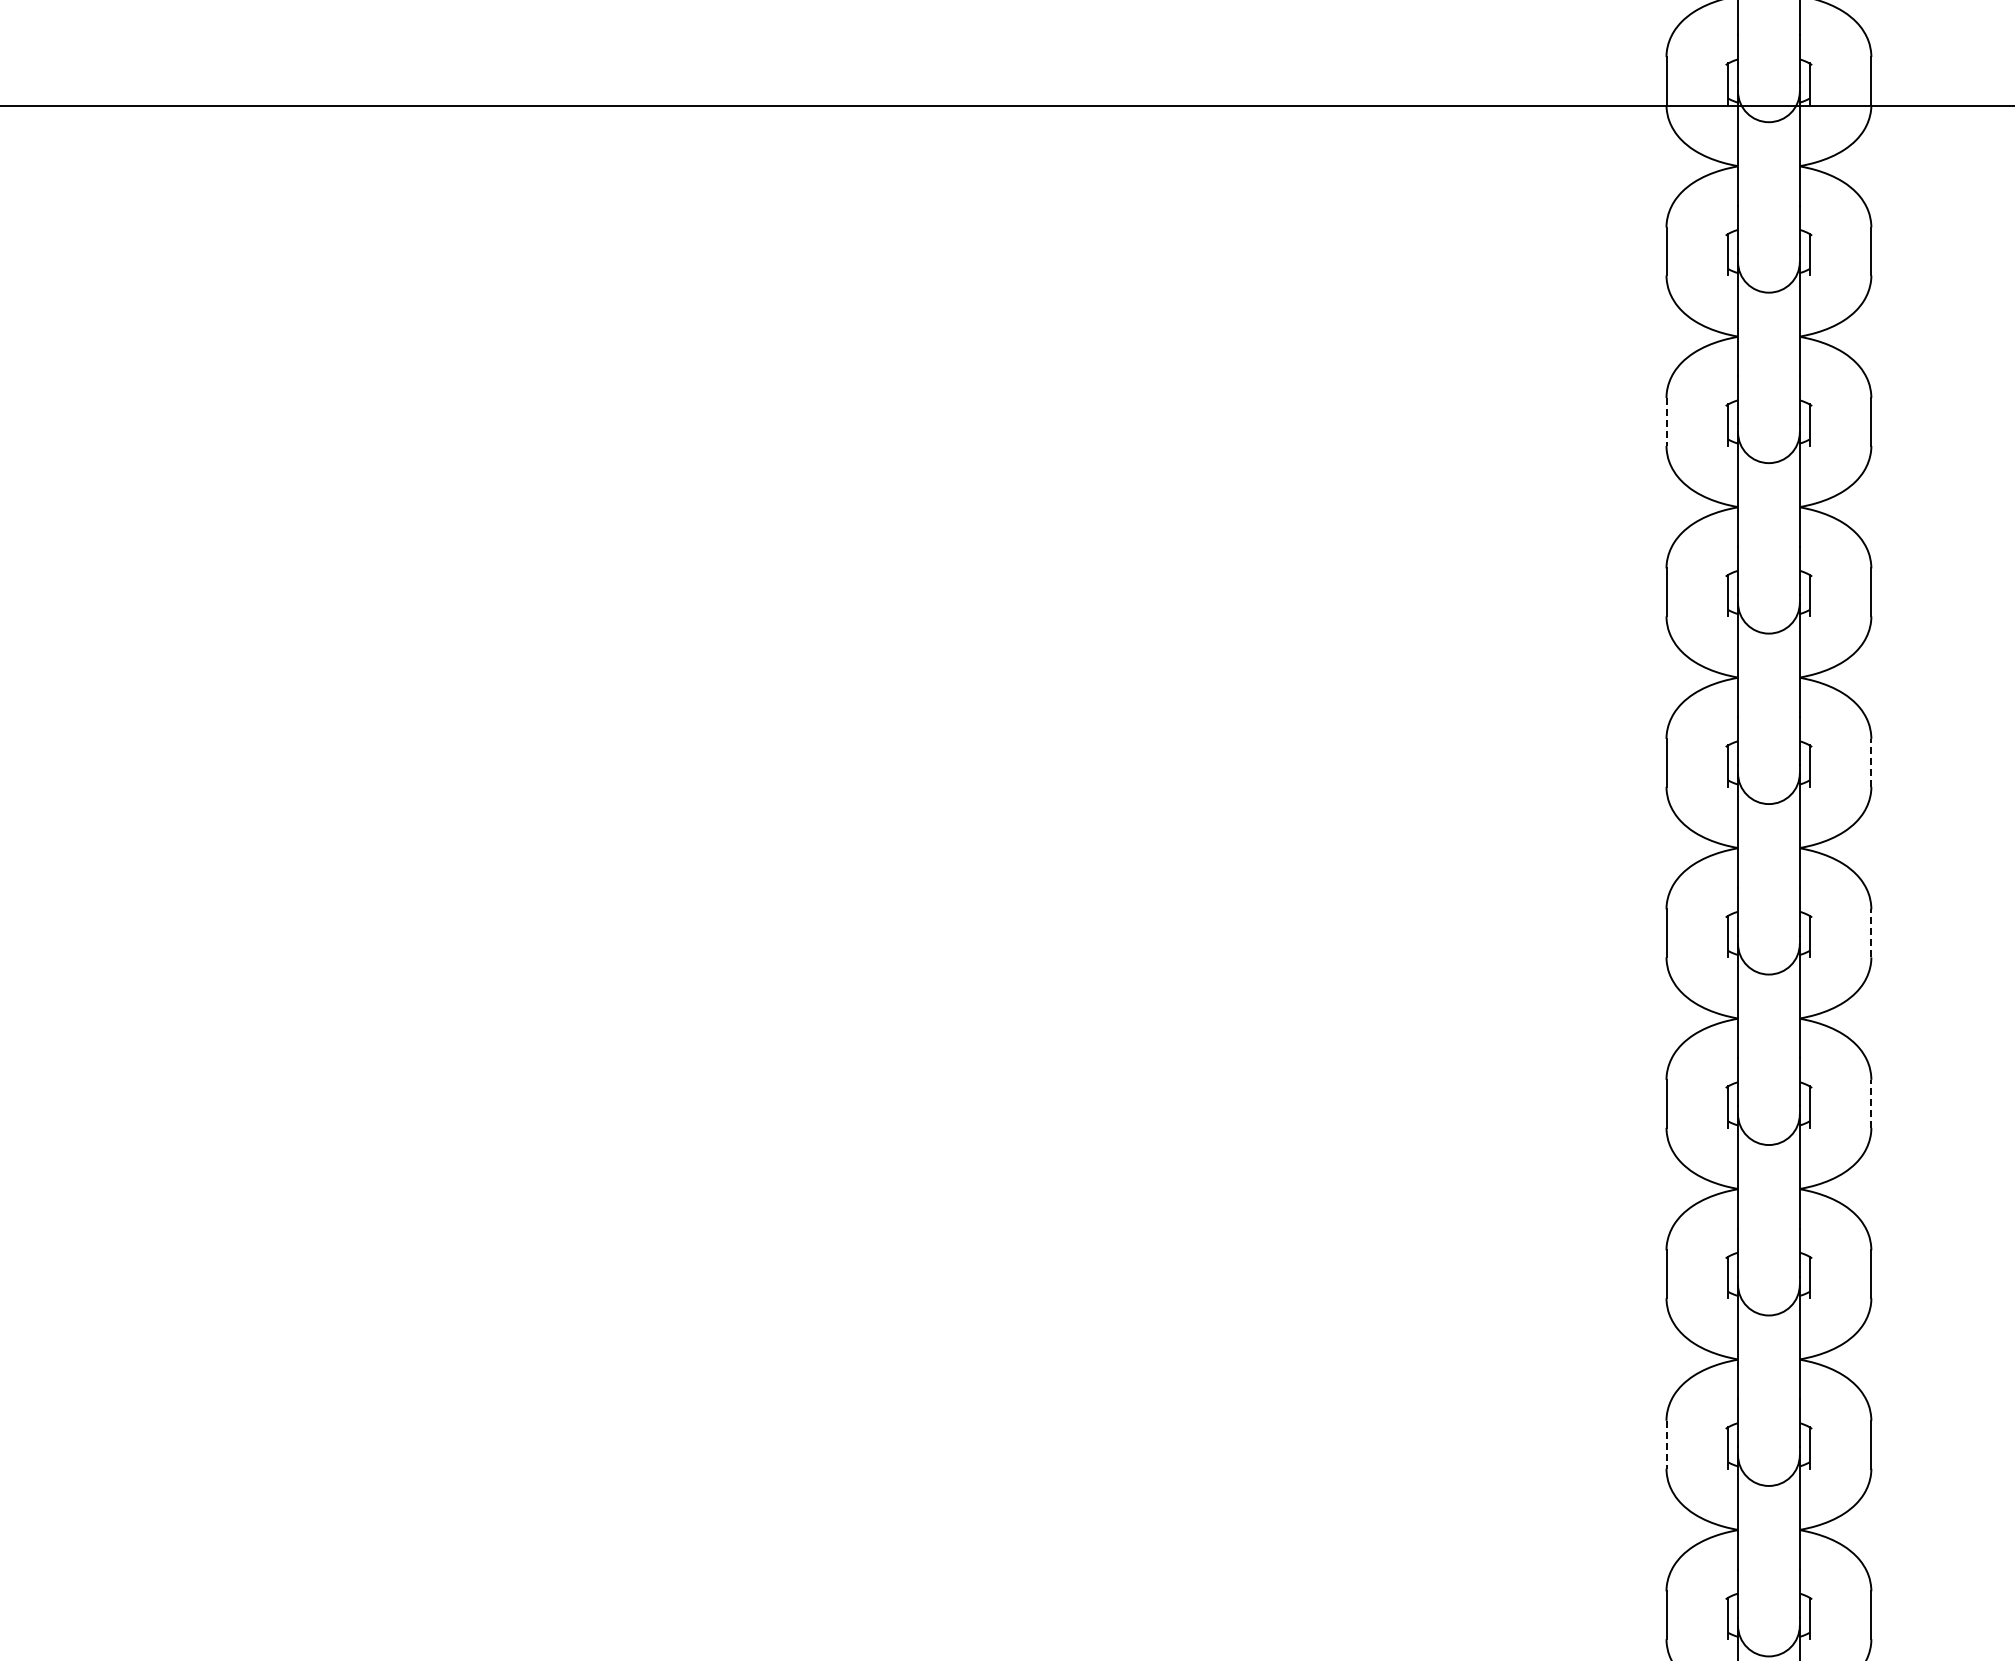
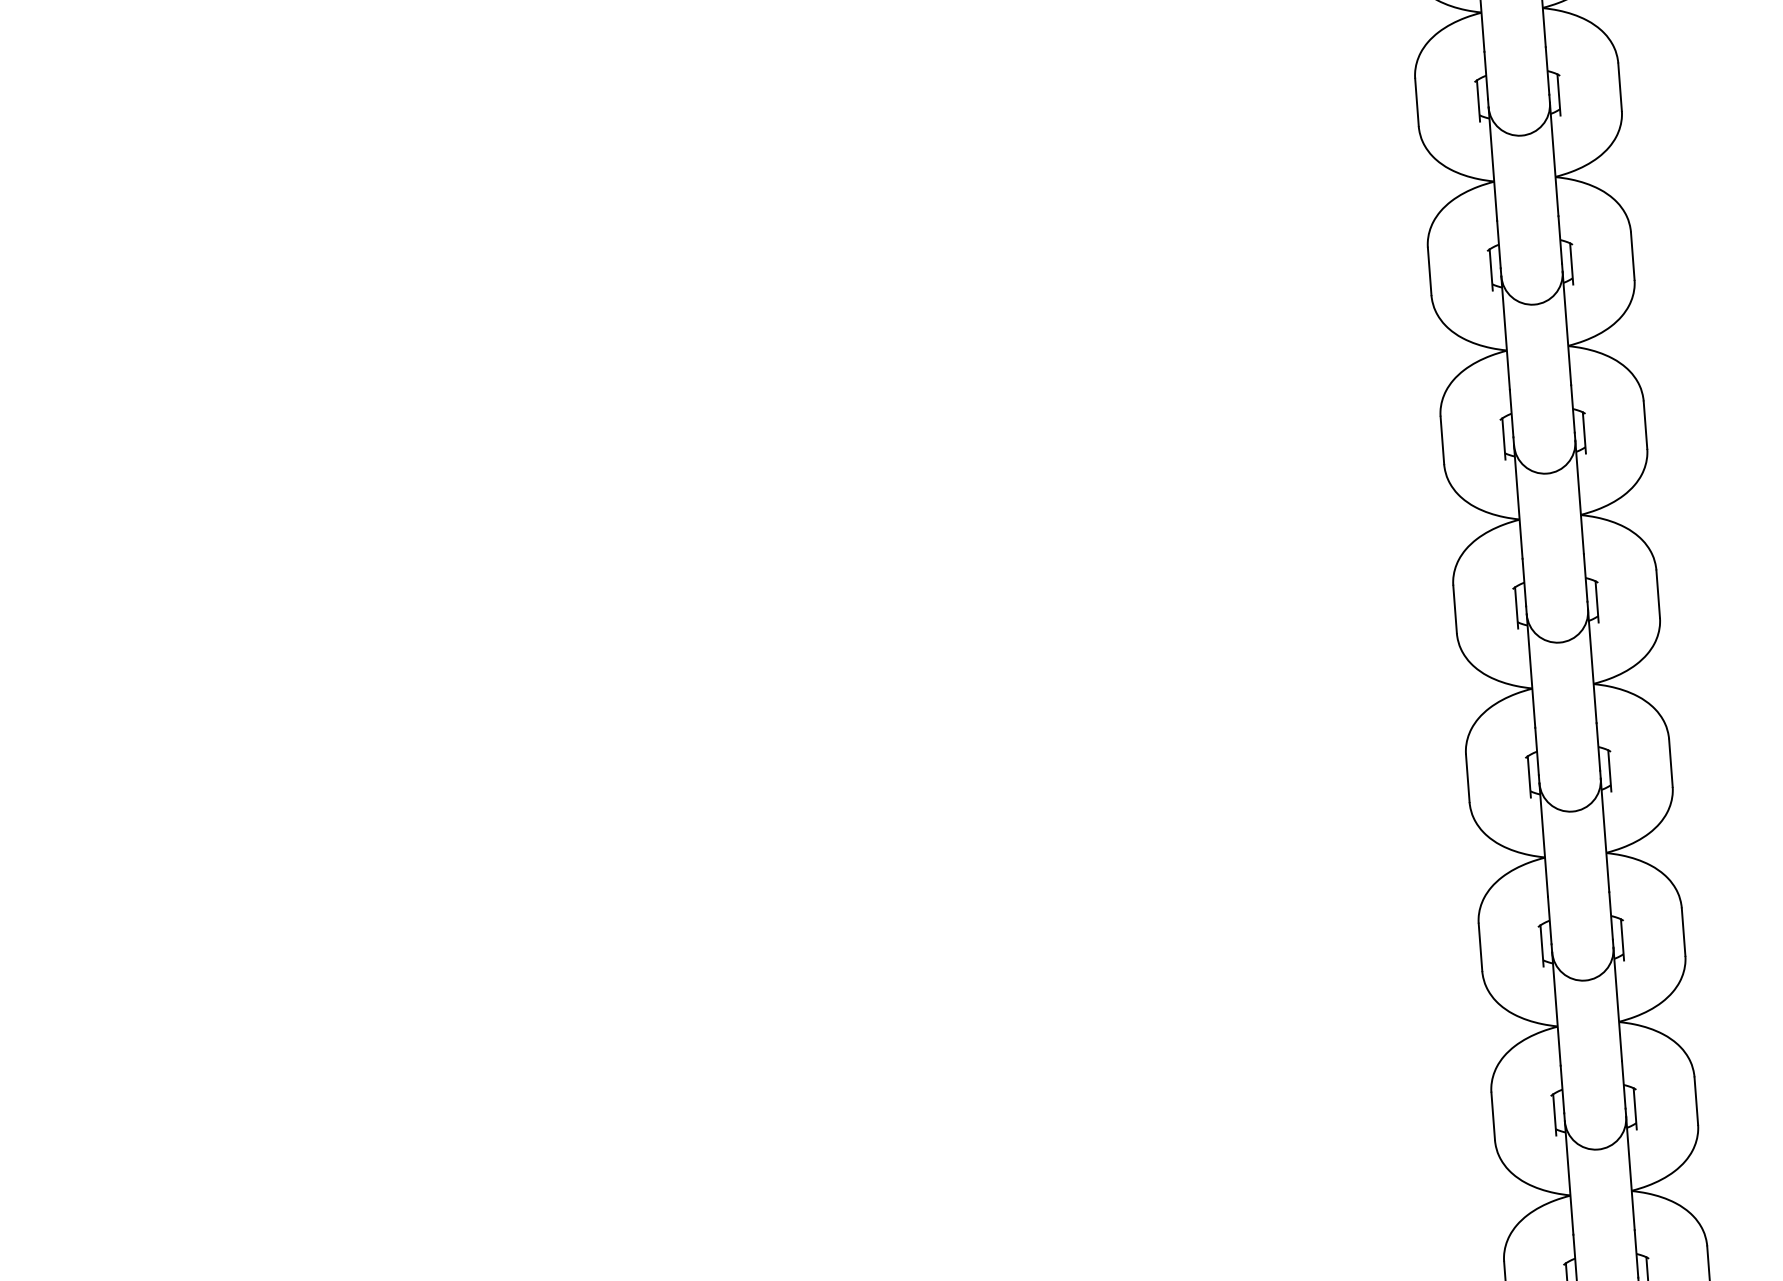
line: (1666, 421) -> (1416, 101), dashed -> solid
line: (1871, 762) -> (1645, 424), dashed -> solid
line: (1871, 933) -> (1658, 594), dashed -> solid
line: (1871, 1103) -> (1670, 762), dashed -> solid
line: (1666, 1444) -> (1493, 1116), dashed -> solid

